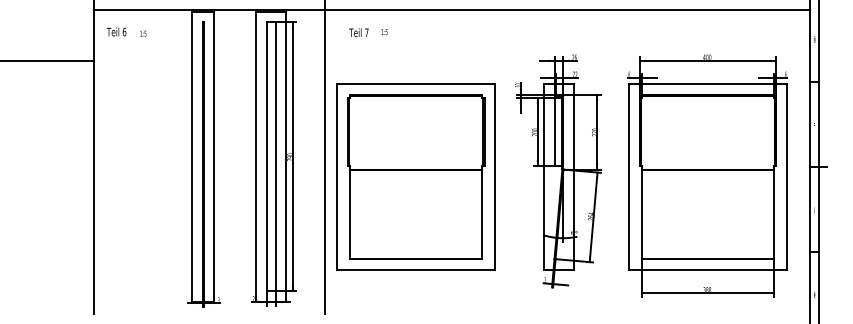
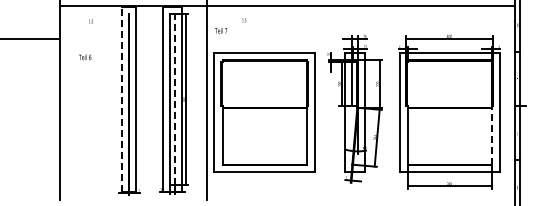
text: (117, 32) -> (85, 57), moved
text: (359, 32) -> (221, 30), moved
line: (191, 156) -> (121, 99), solid -> dashed
line: (276, 156) -> (175, 99), solid -> dashed
line: (773, 213) -> (491, 135), solid -> dashed

